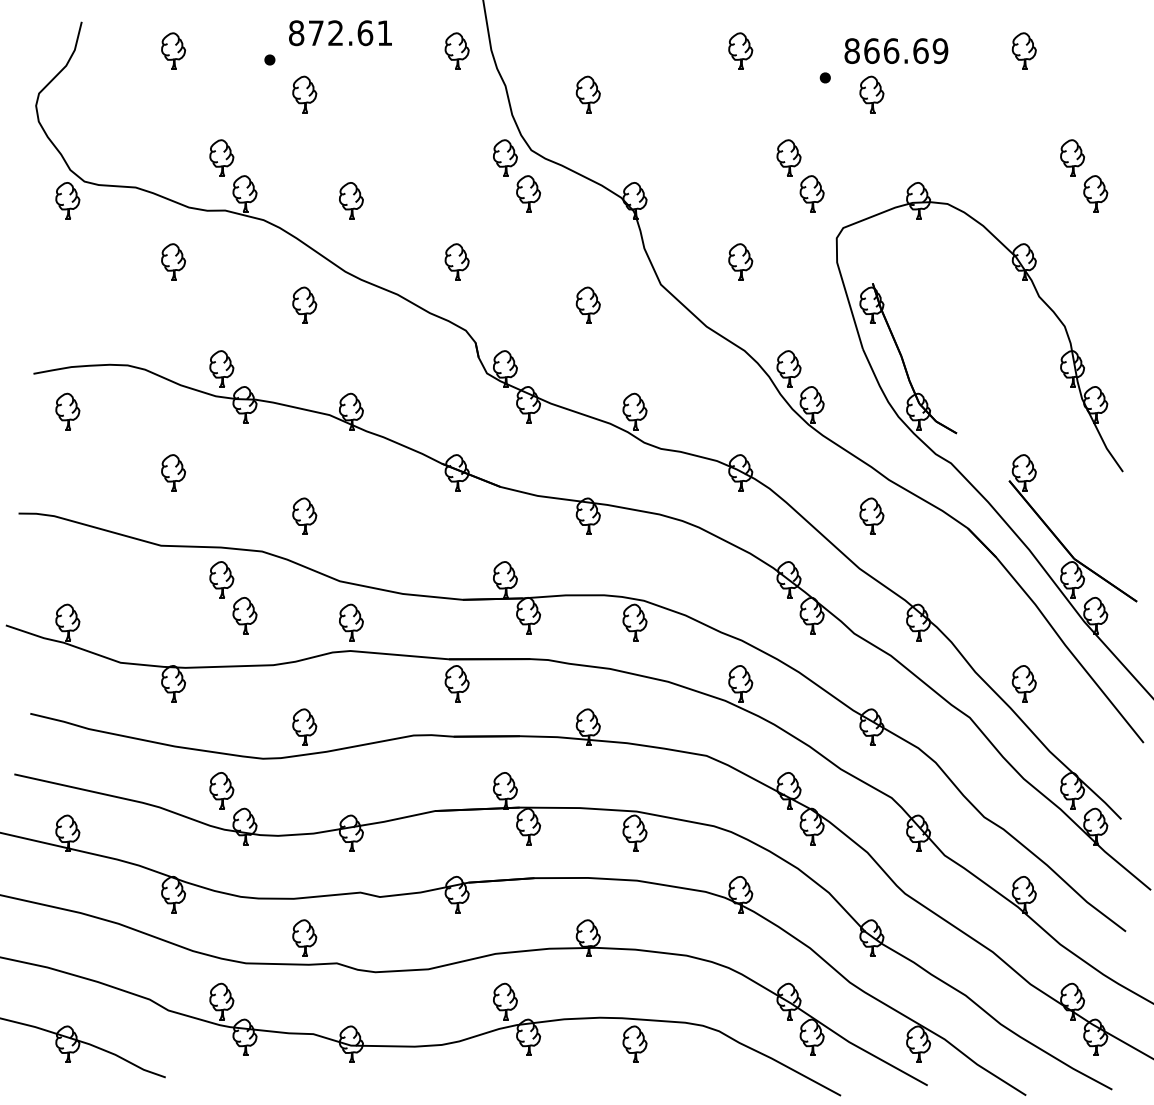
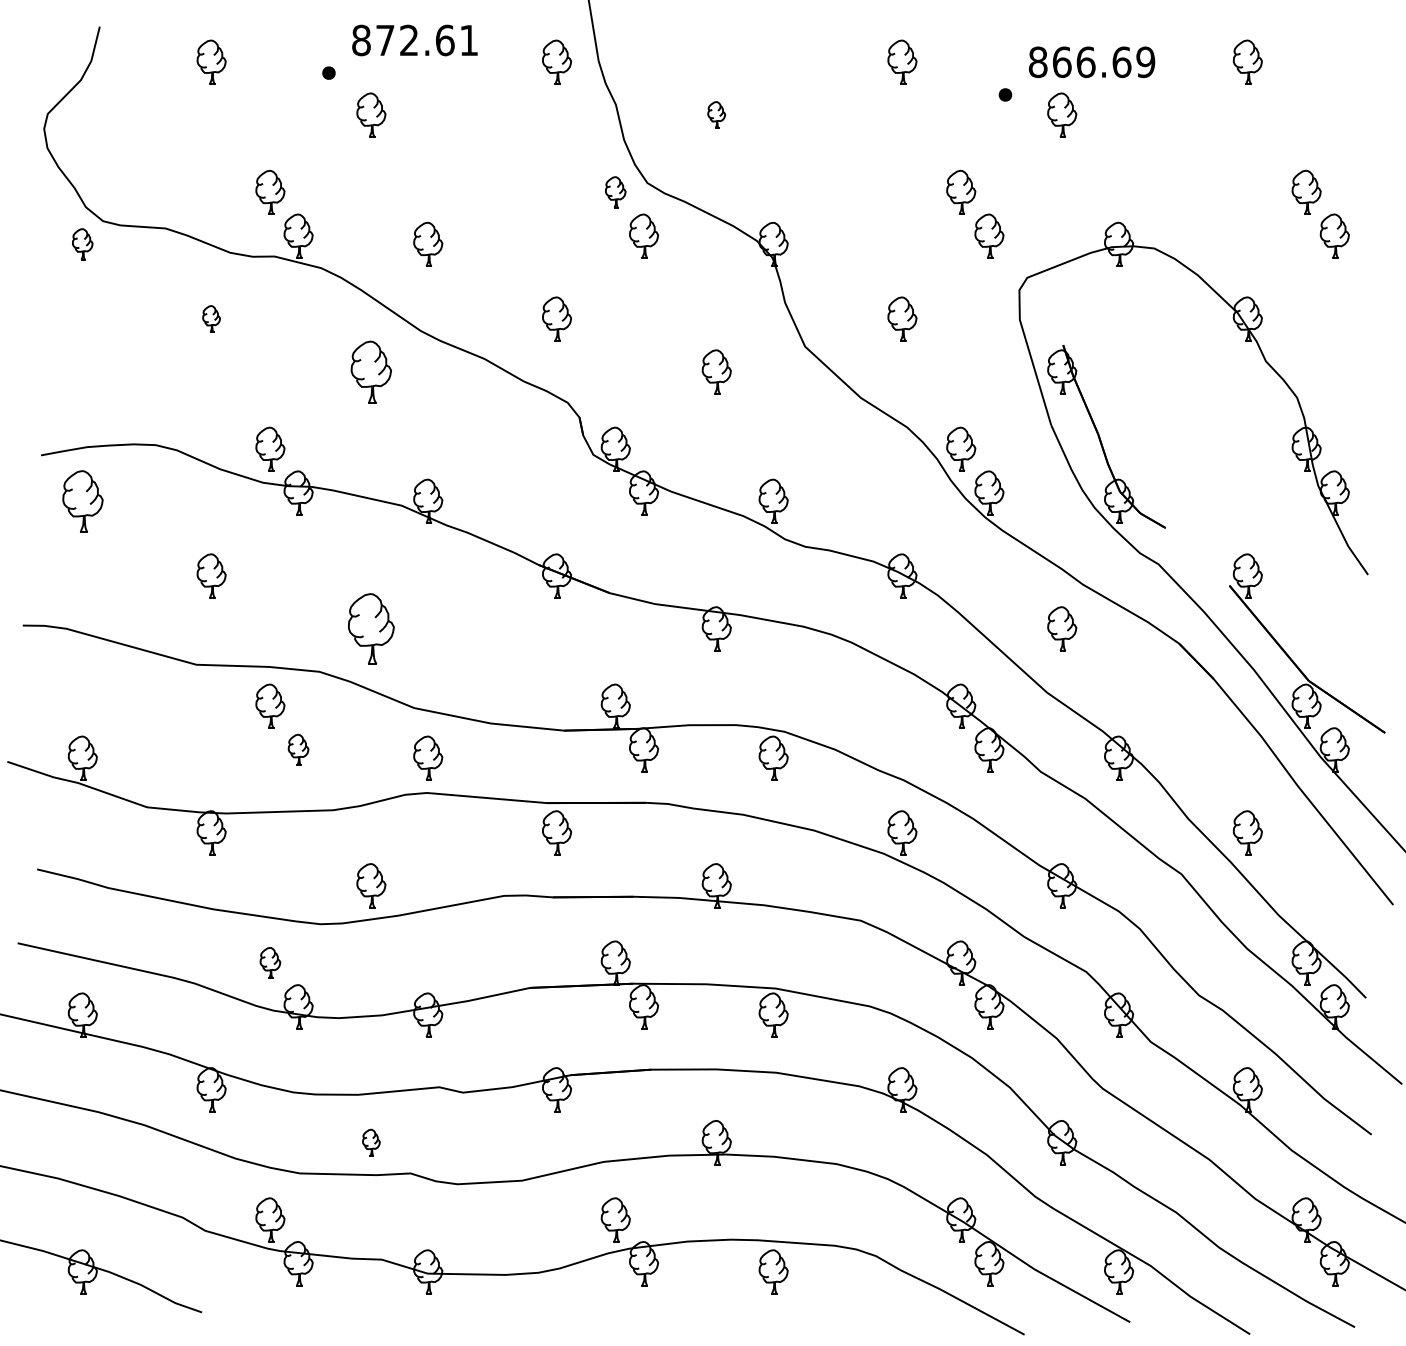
part: (588, 93) -> (716, 114), size x0.6
part: (505, 157) -> (615, 191), size x0.7
part: (67, 199) -> (82, 243), size x0.7
part: (173, 261) -> (211, 318), size x0.6
part: (304, 304) -> (371, 371), size x1.4
part: (67, 410) -> (82, 500), size x1.4
part: (304, 515) -> (371, 628), size x1.6
part: (244, 615) -> (298, 749), size x0.7
part: (221, 790) -> (270, 962), size x0.7
part: (304, 937) -> (371, 1142), size x0.6

